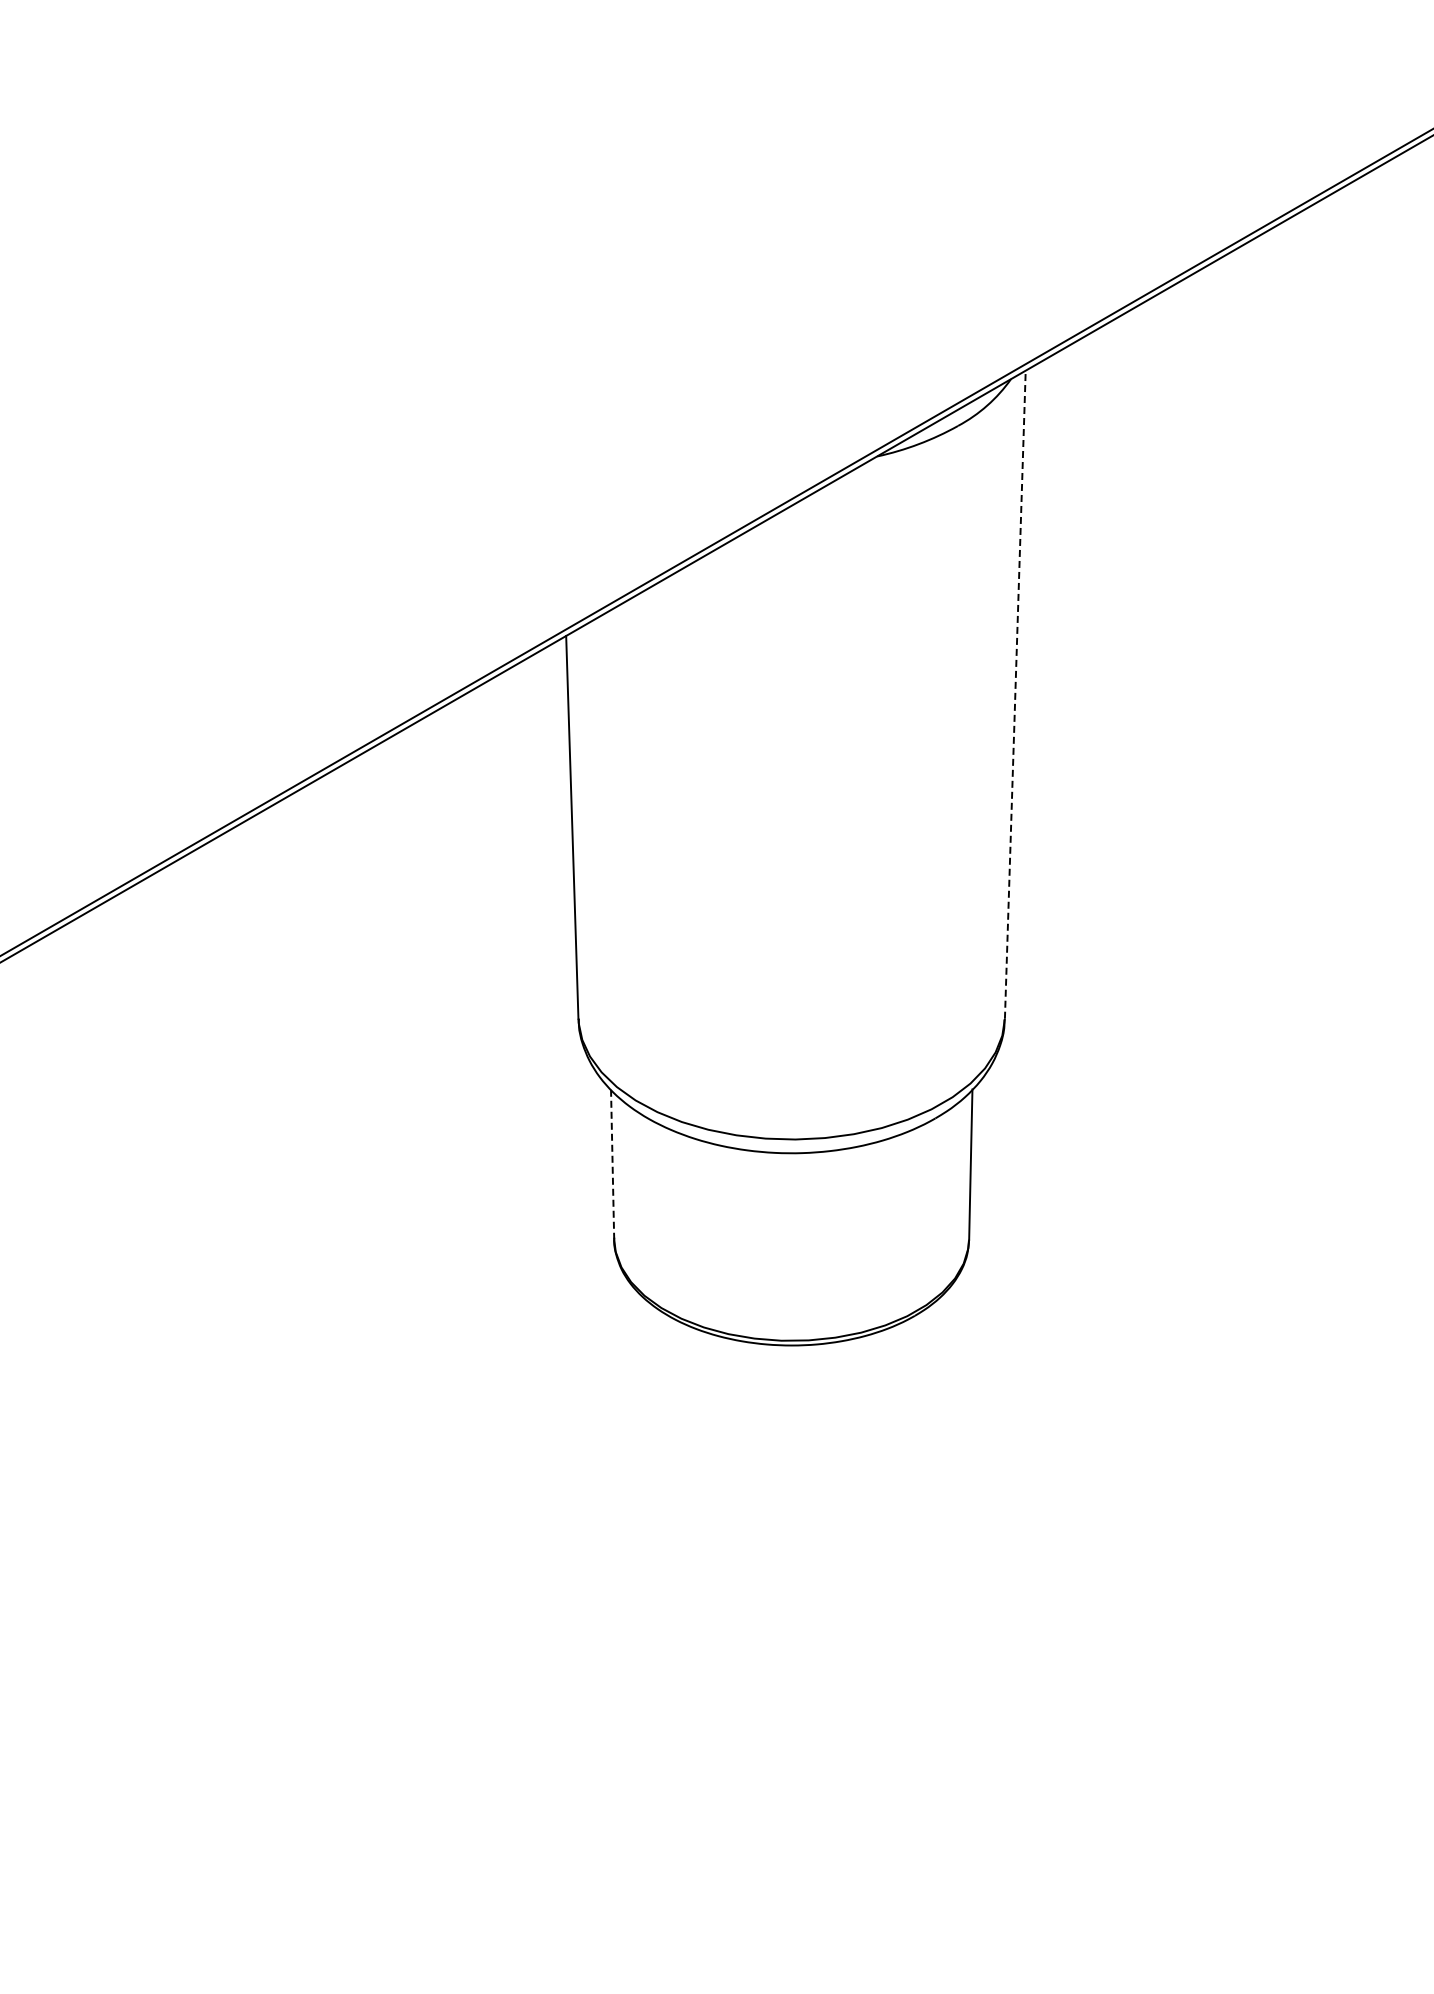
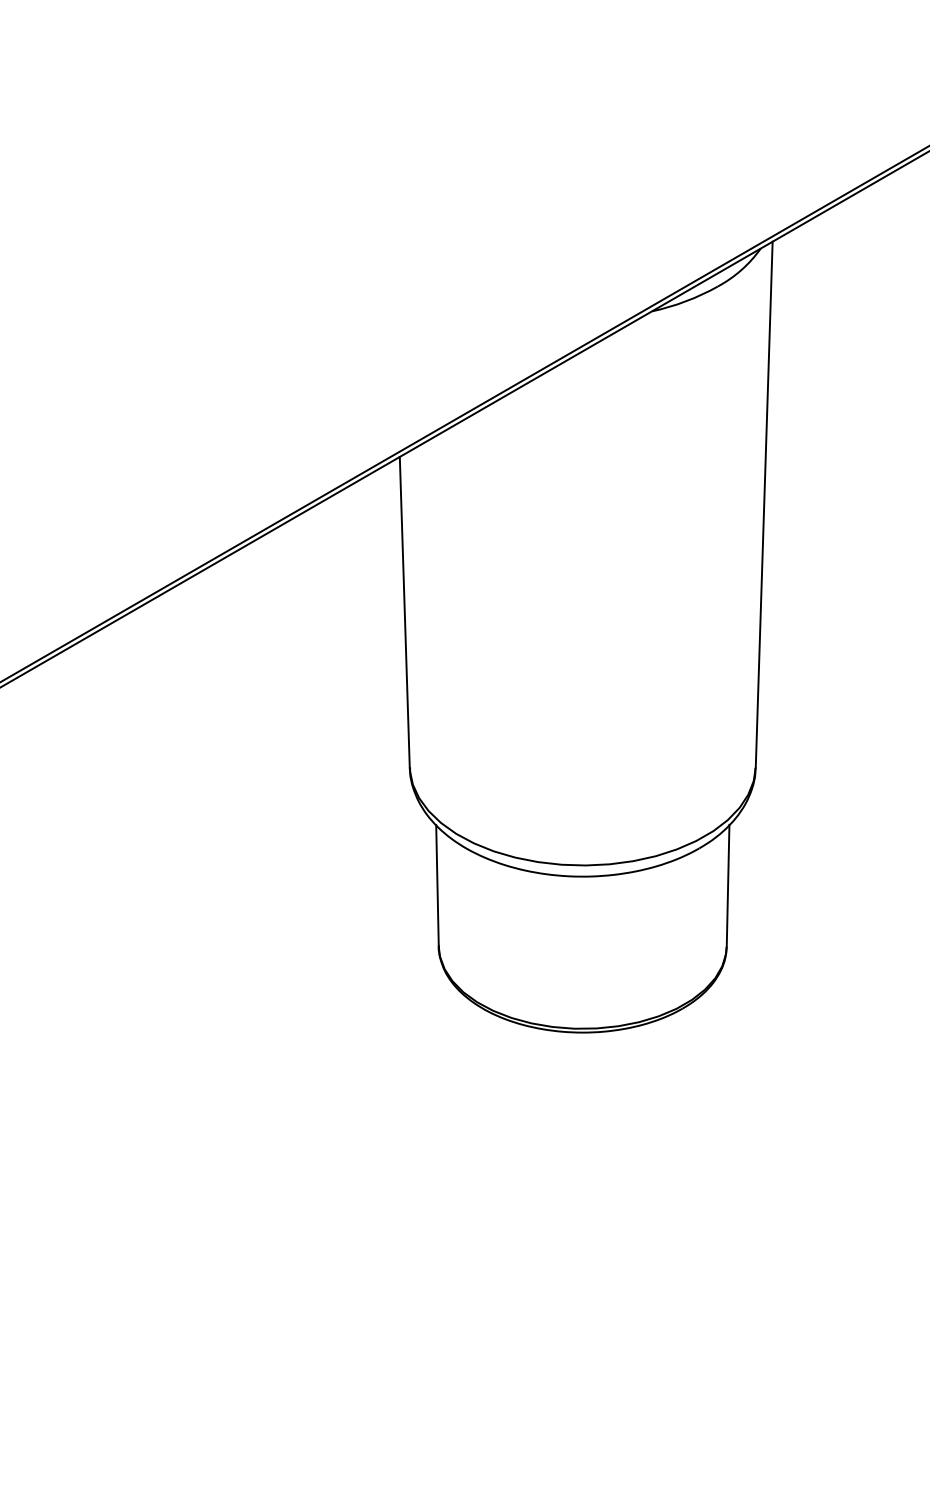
line: (1015, 694) -> (764, 504), dashed -> solid
line: (612, 1164) -> (437, 885), dashed -> solid

